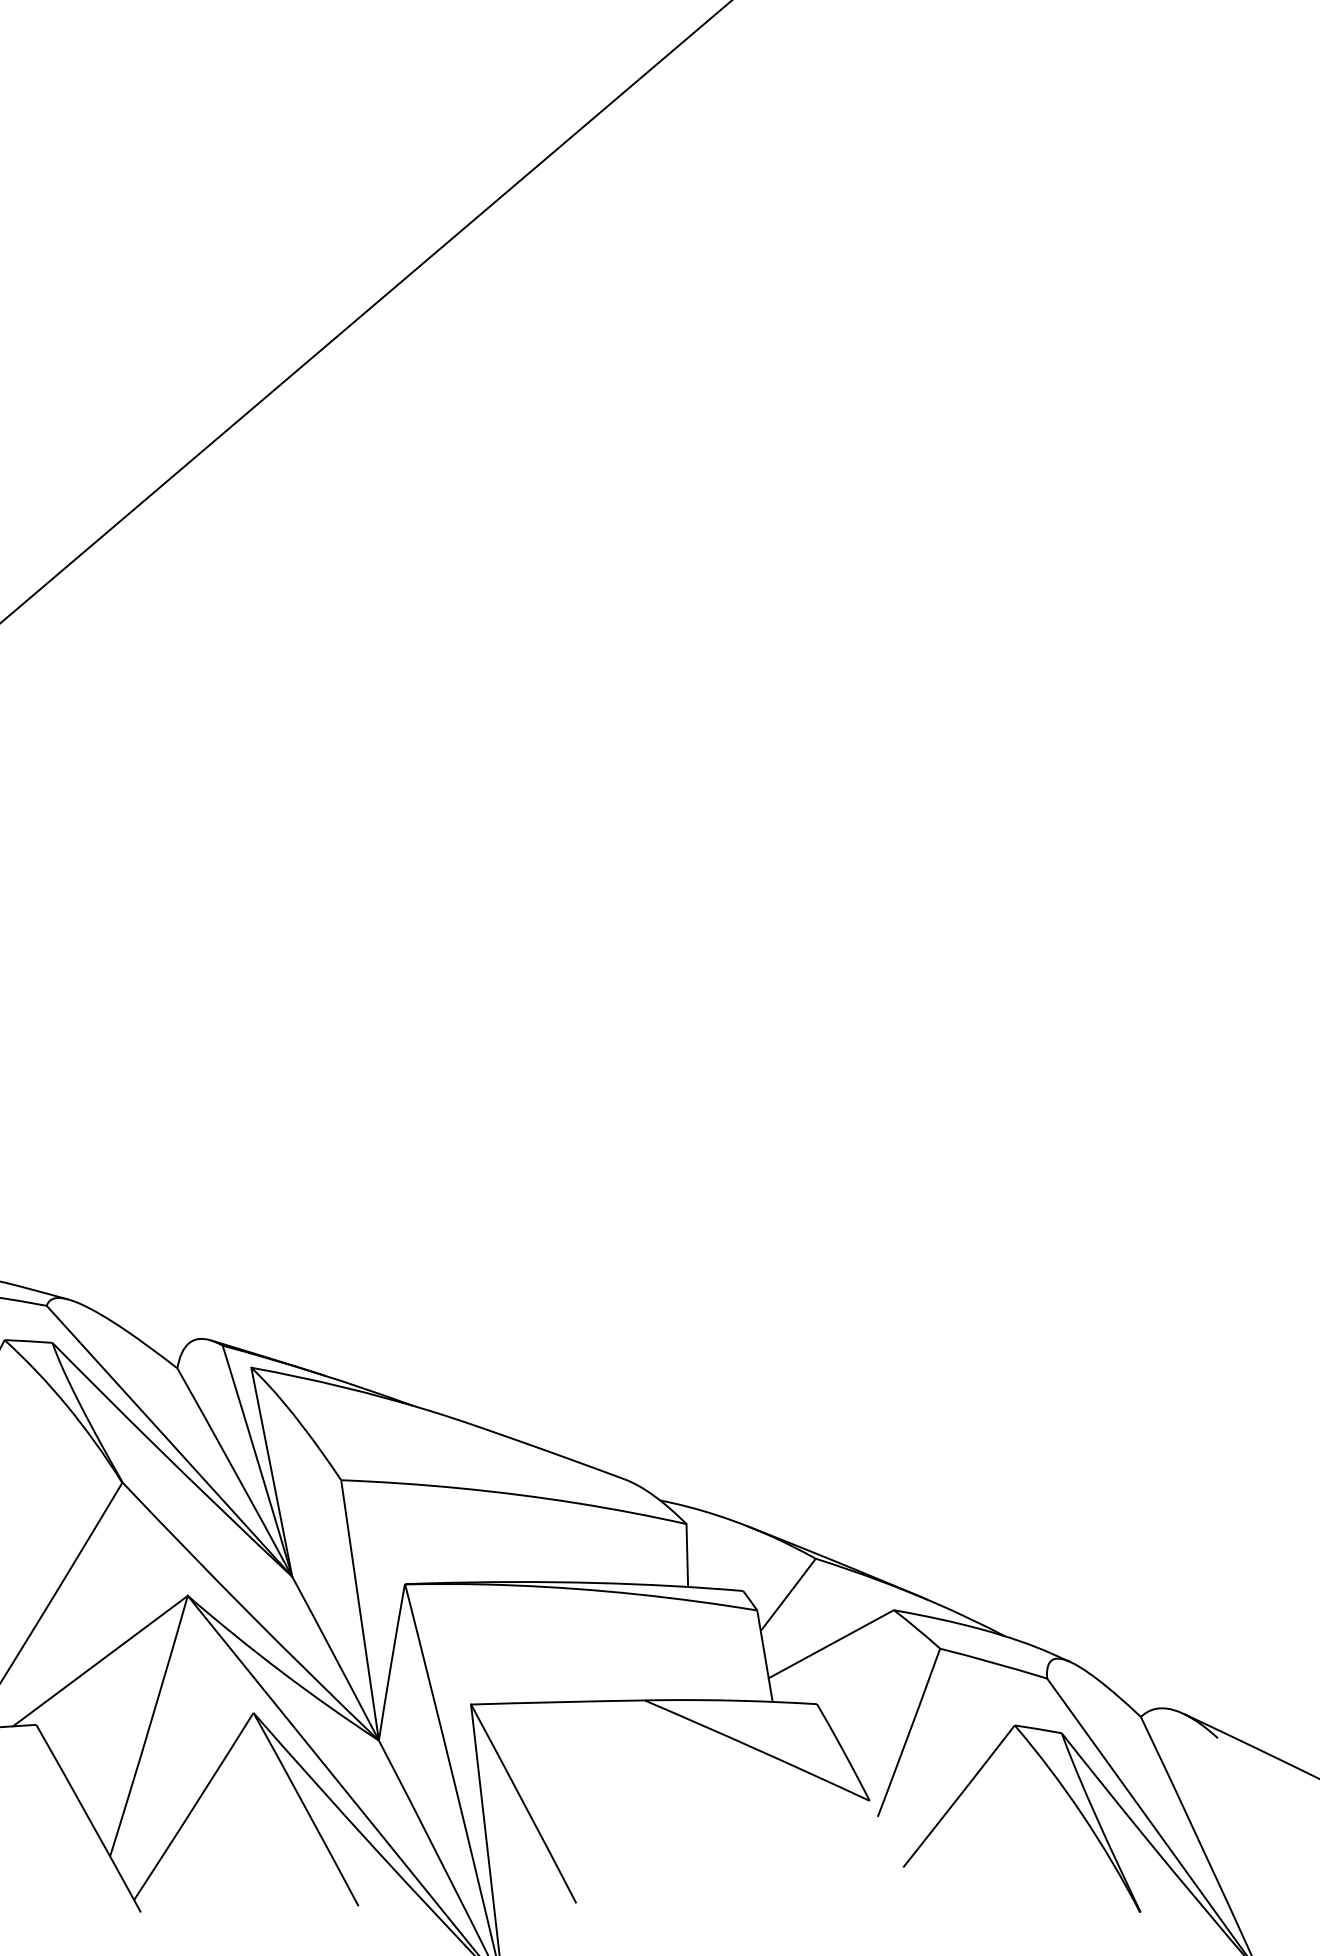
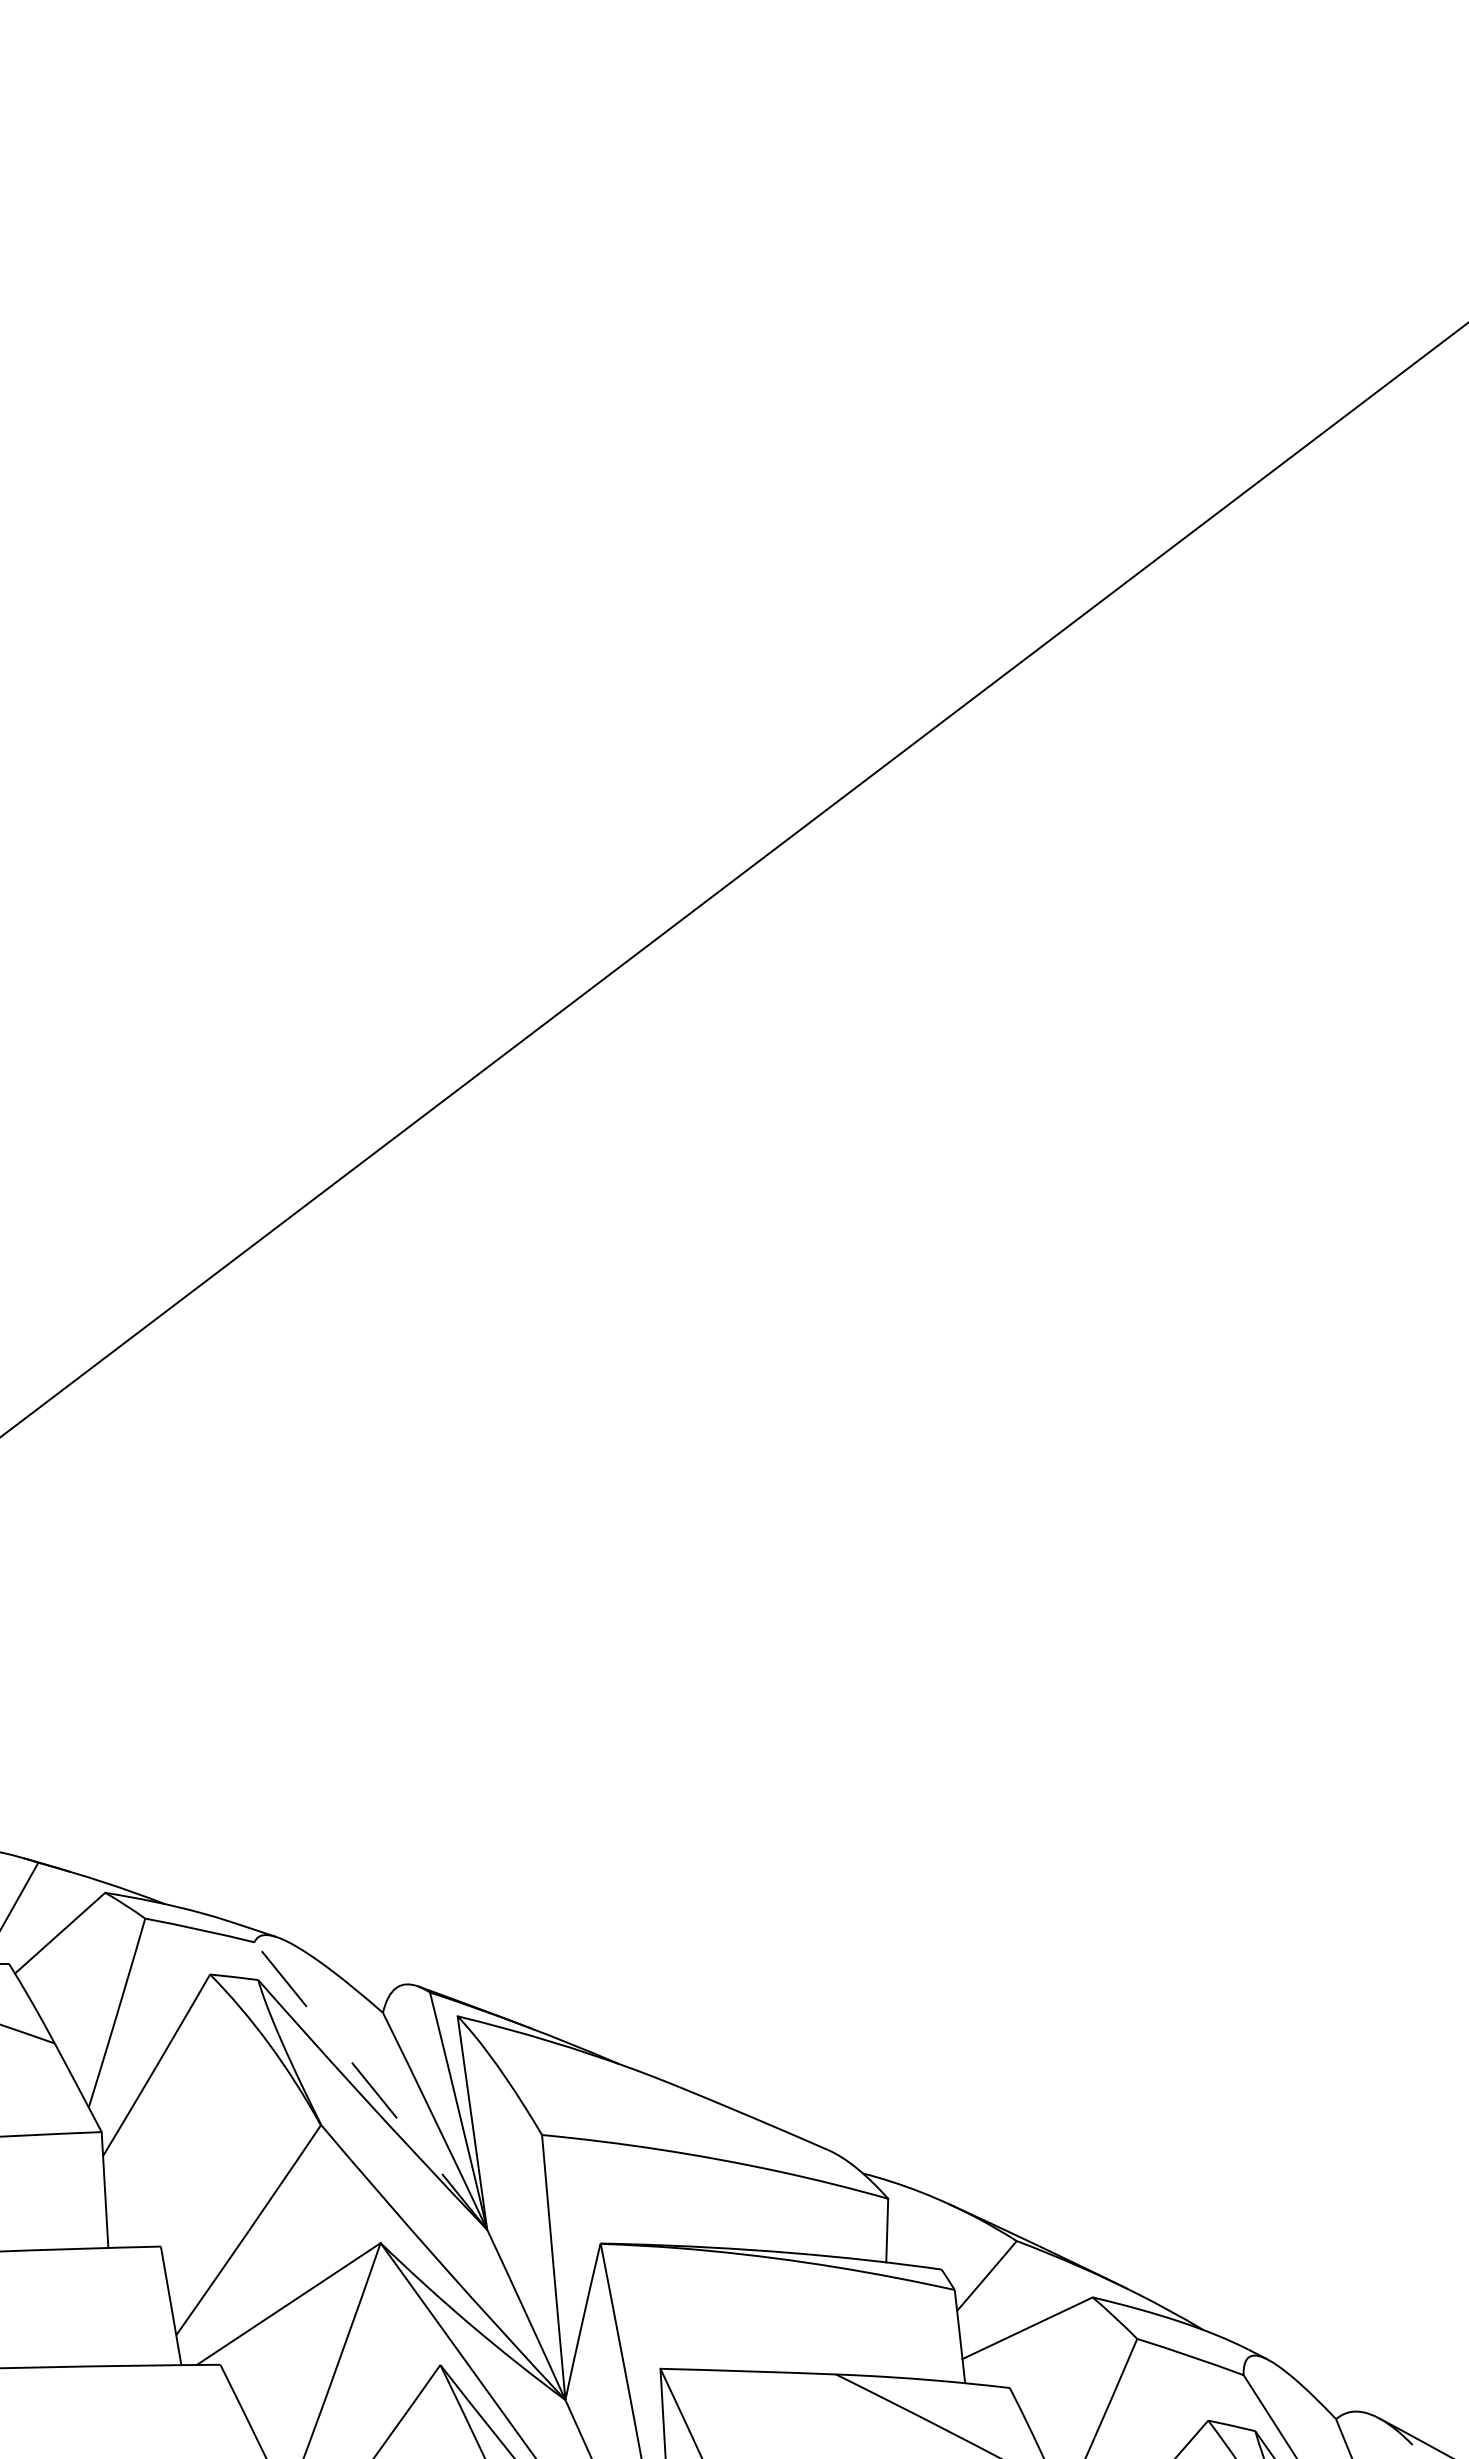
line: (169, 1441) -> (370, 2086), solid -> dashed

